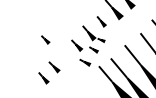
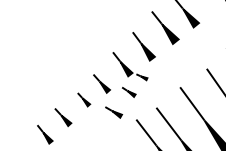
part: (101, 21) -> (143, 46), size x1.67
part: (45, 39) -> (84, 99), moved

